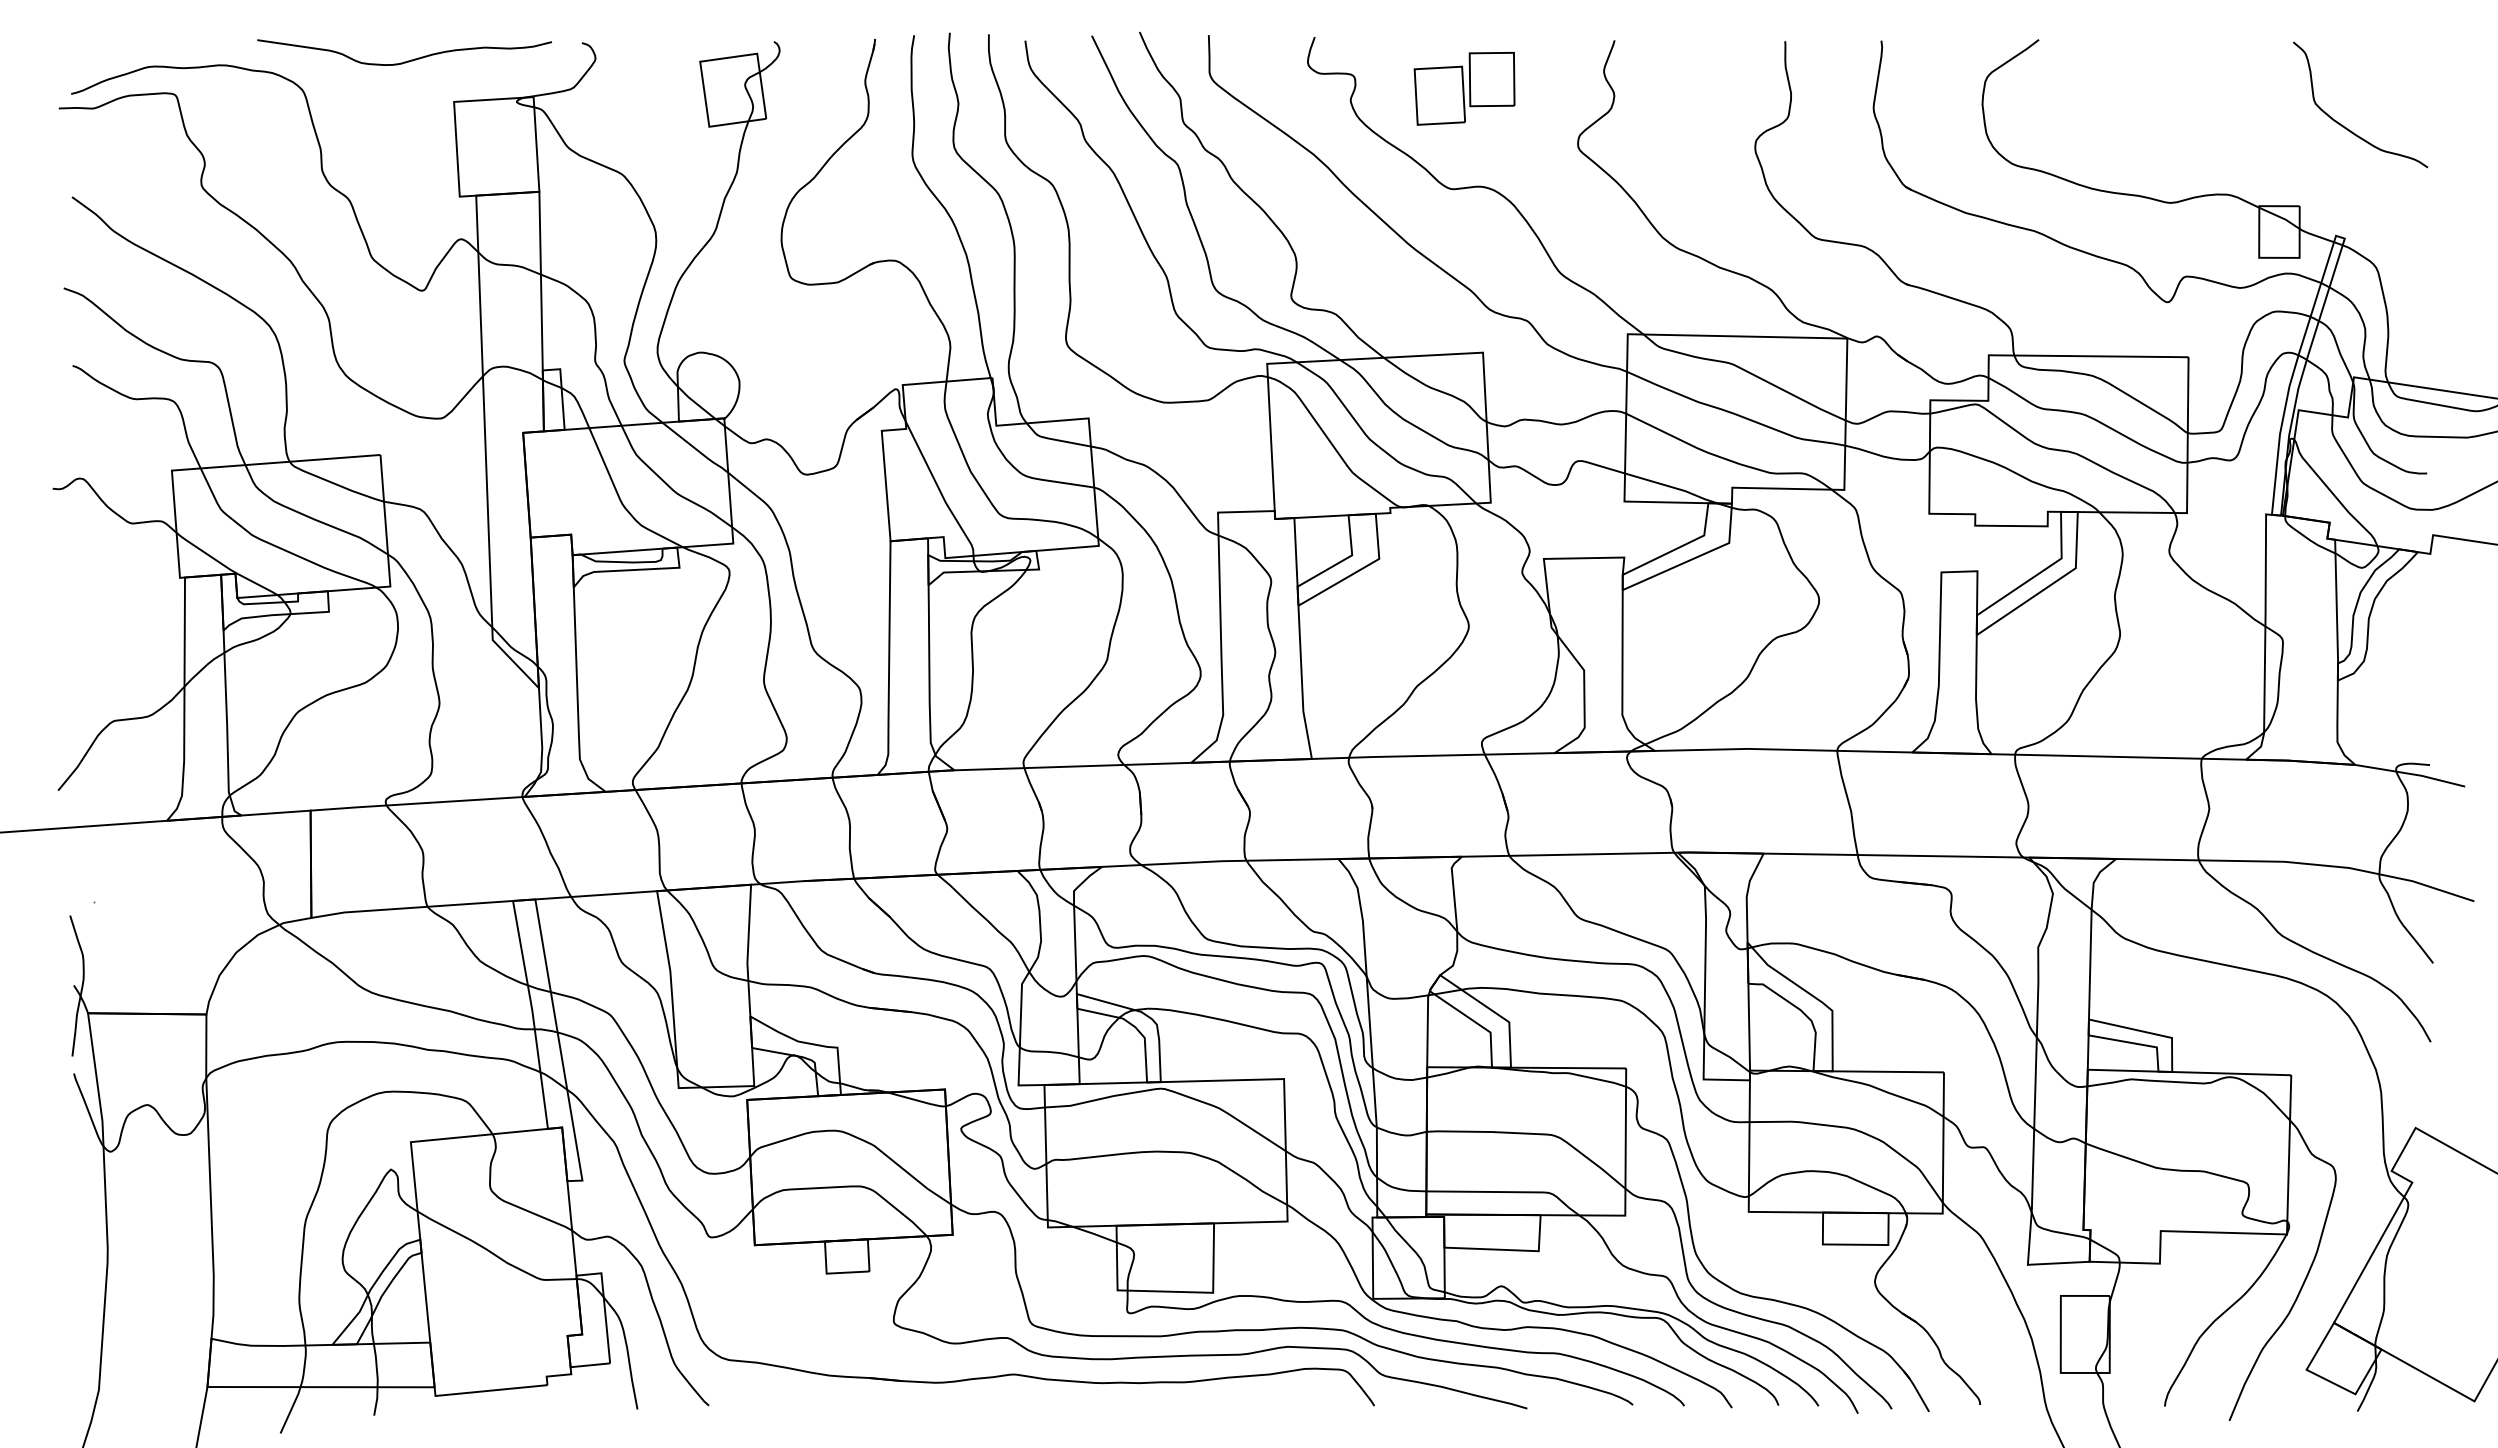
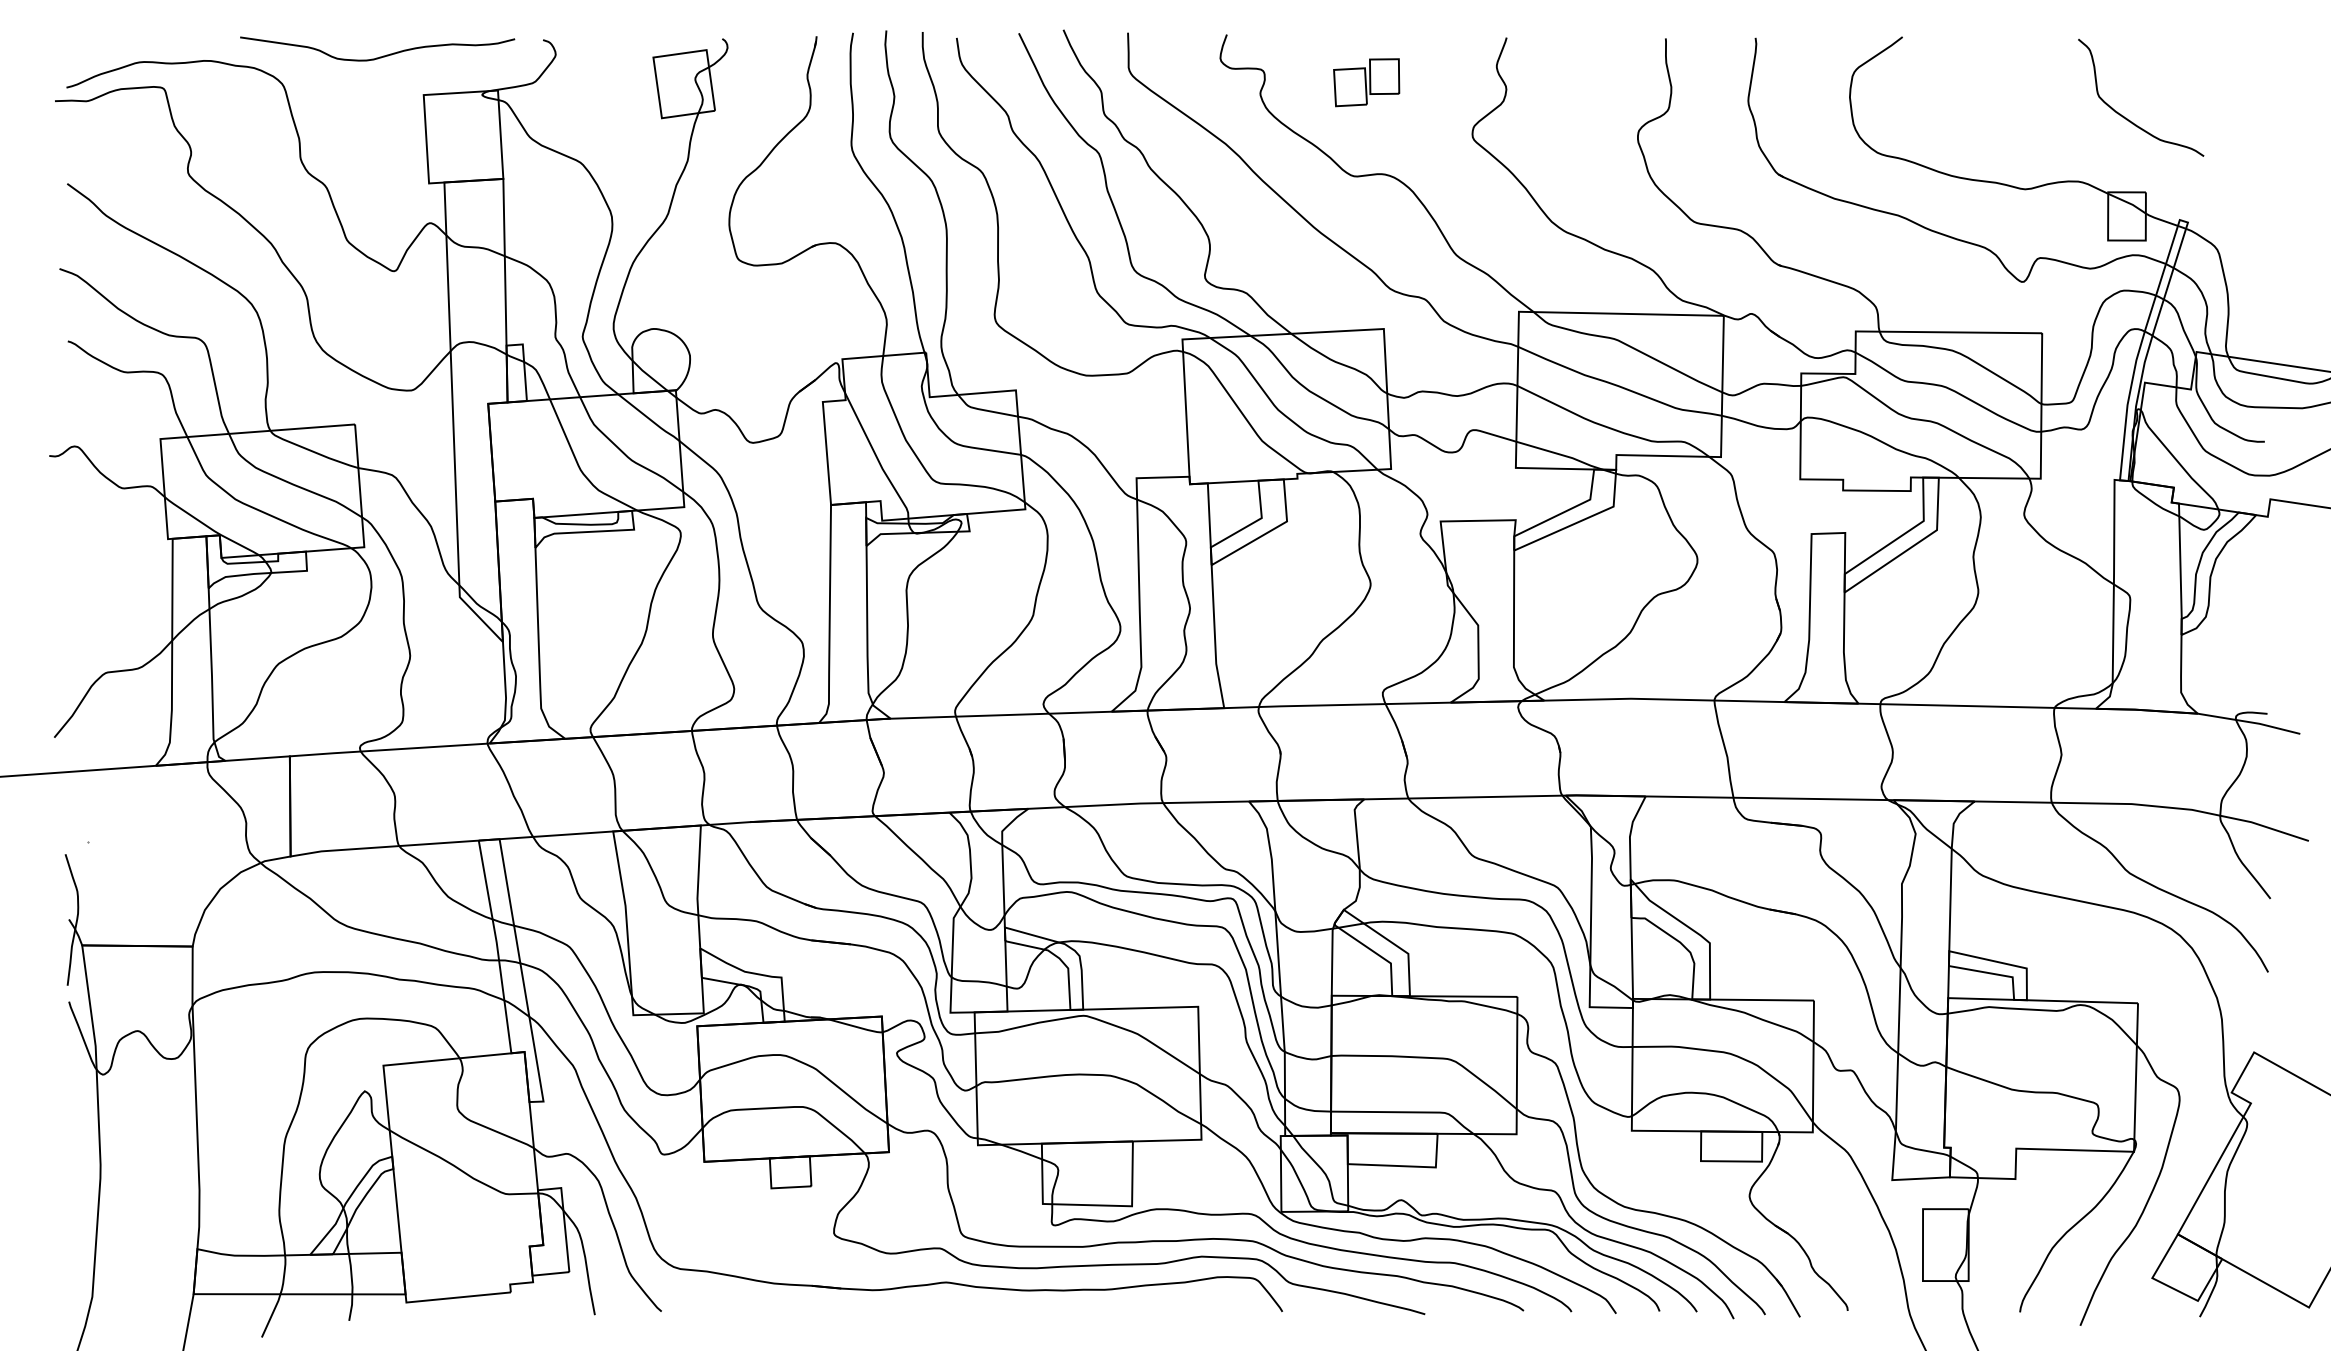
part: (1464, 88) -> (1366, 82), size x0.7
curve: (2345, 126) -> (2127, 117), moved

